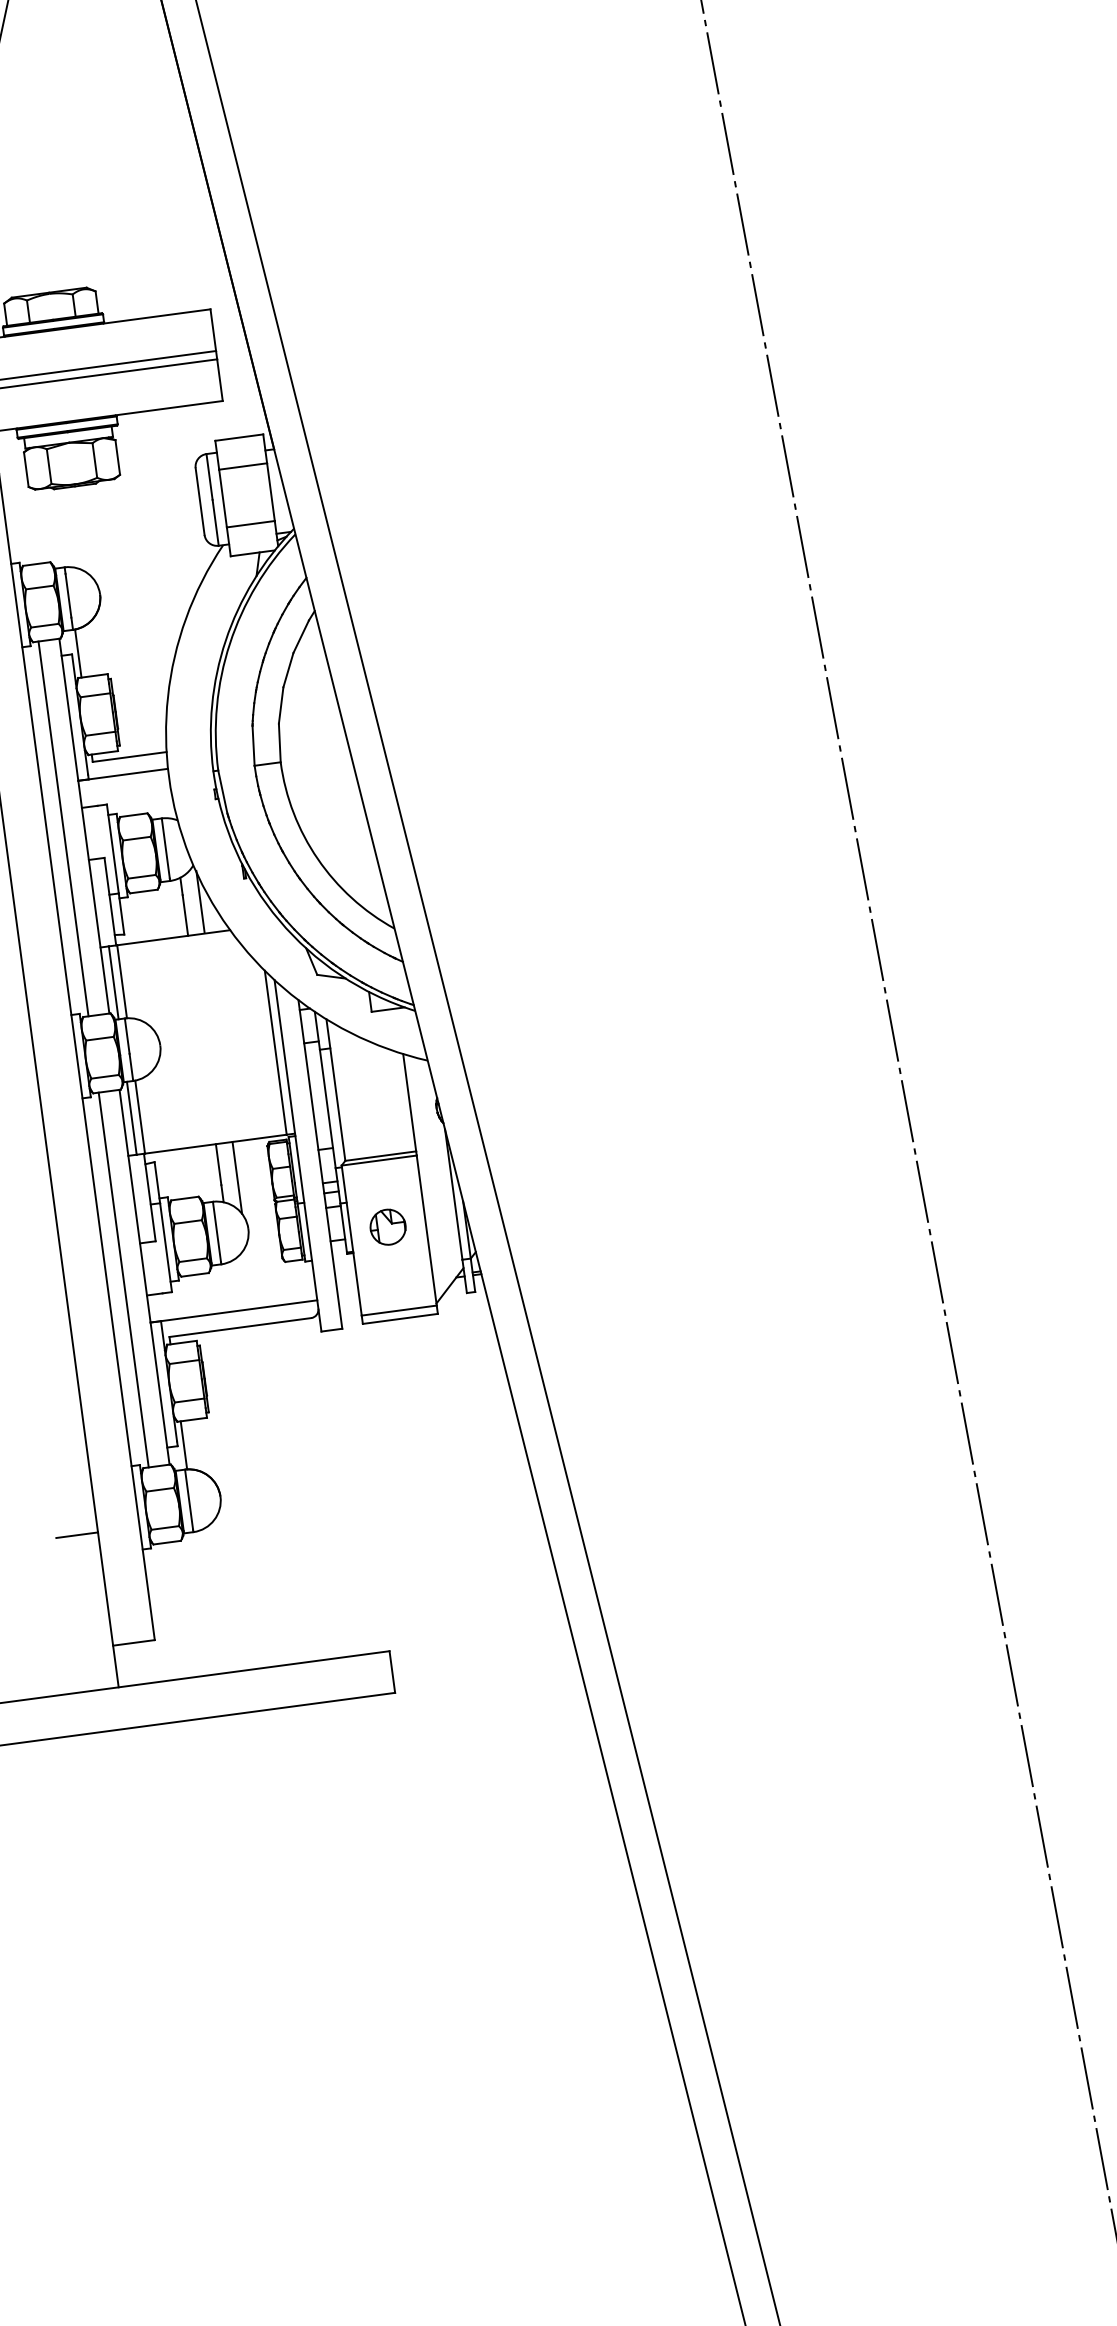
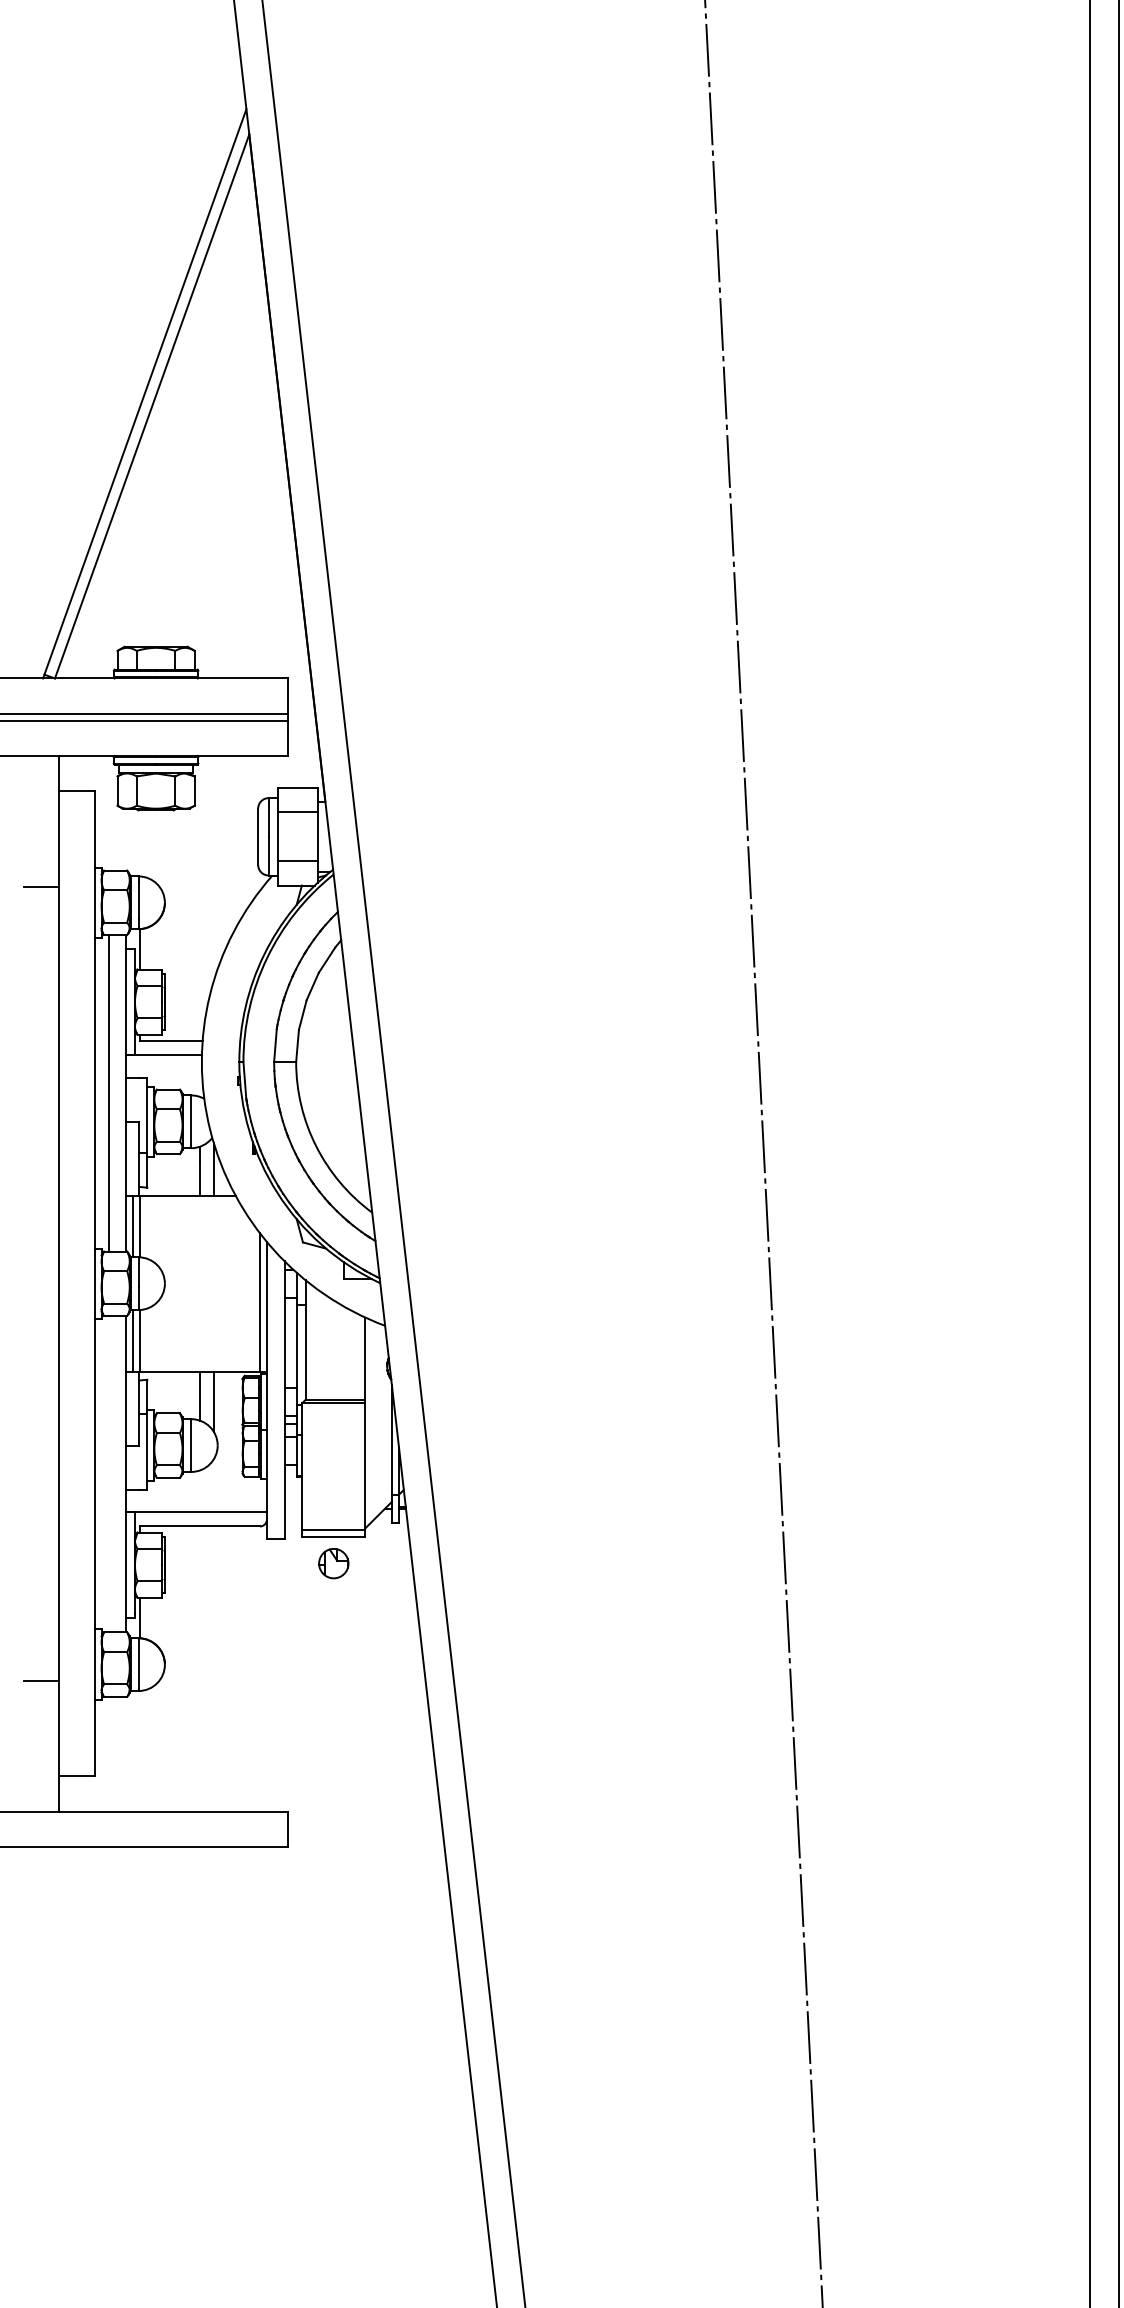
part: (387, 1227) -> (333, 1563), moved
line: (123, 1279) -> (108, 1473), removed

